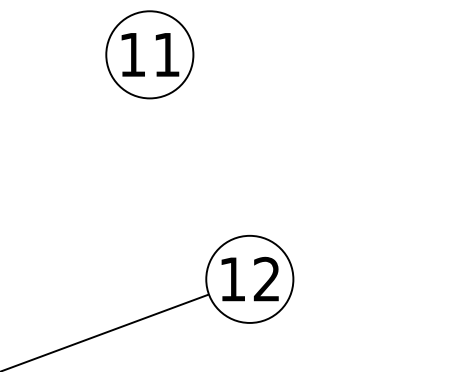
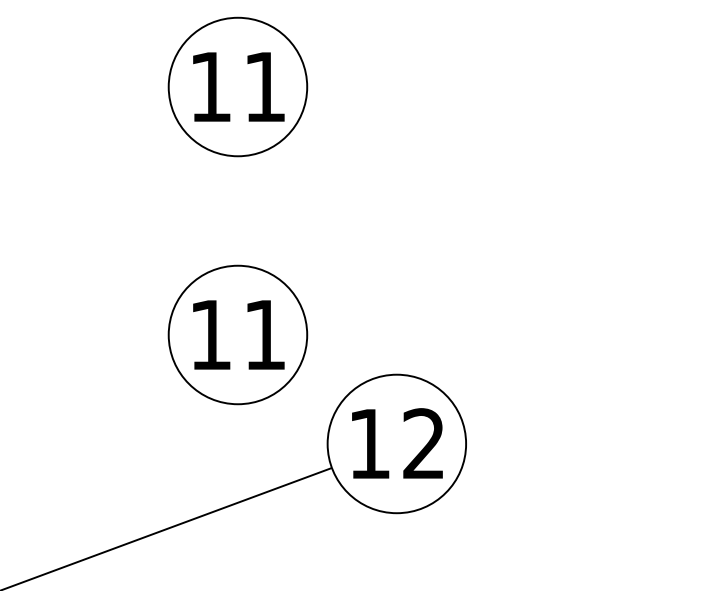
part: (149, 210) -> (237, 334), added

